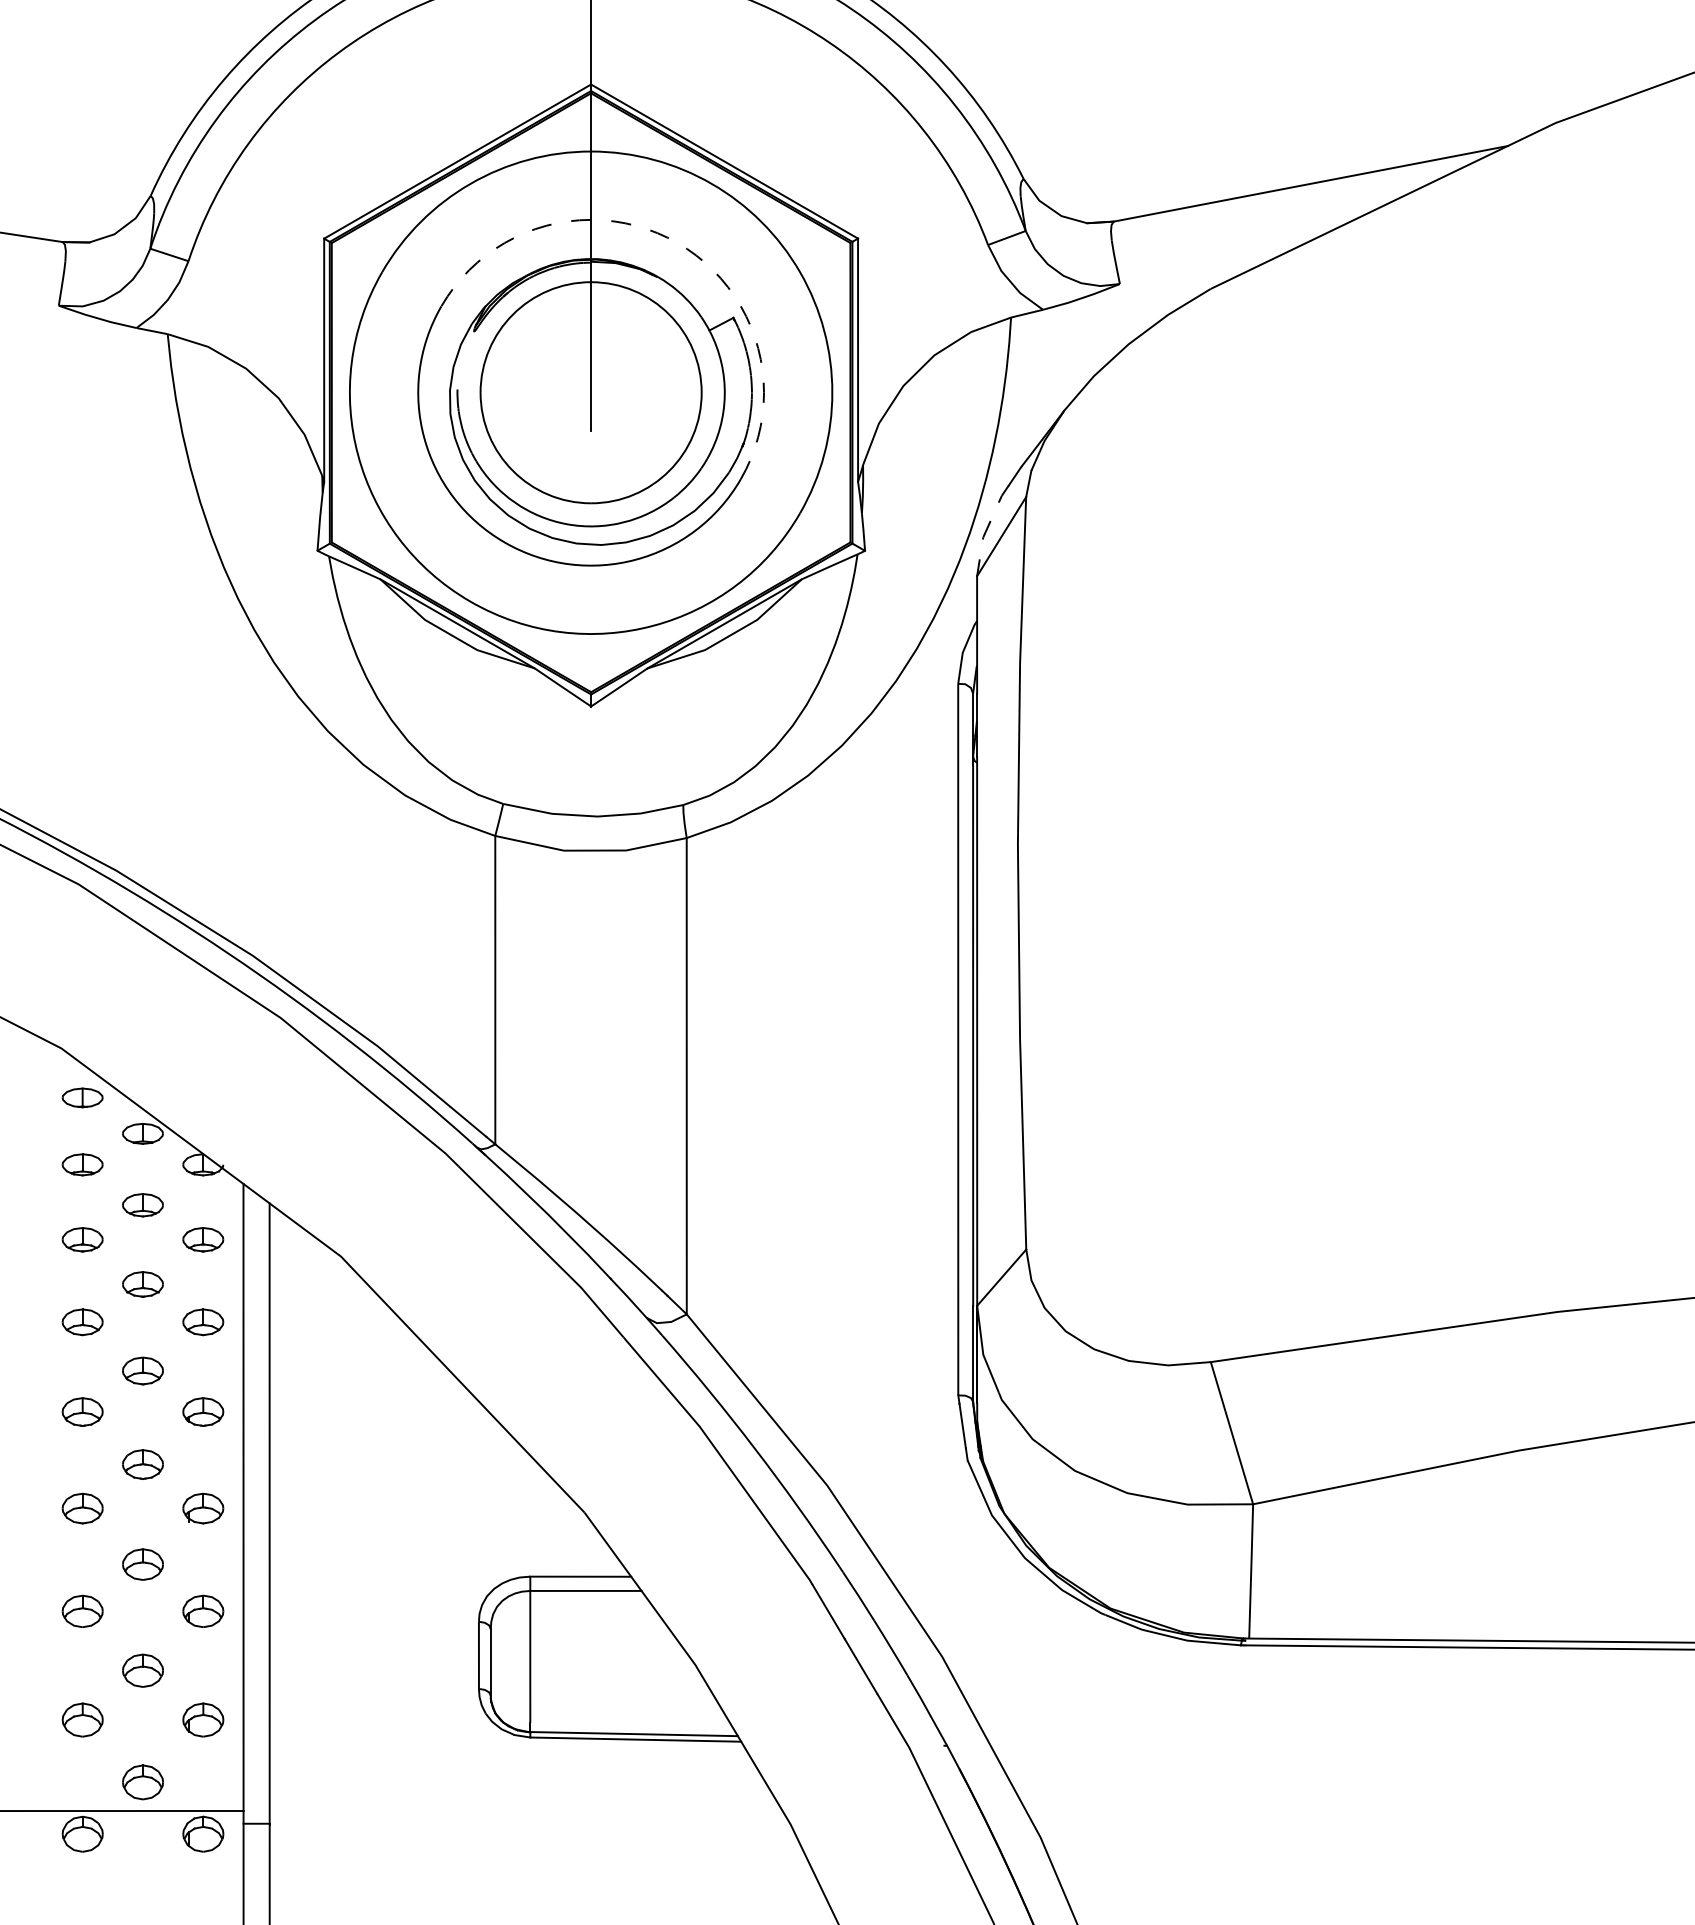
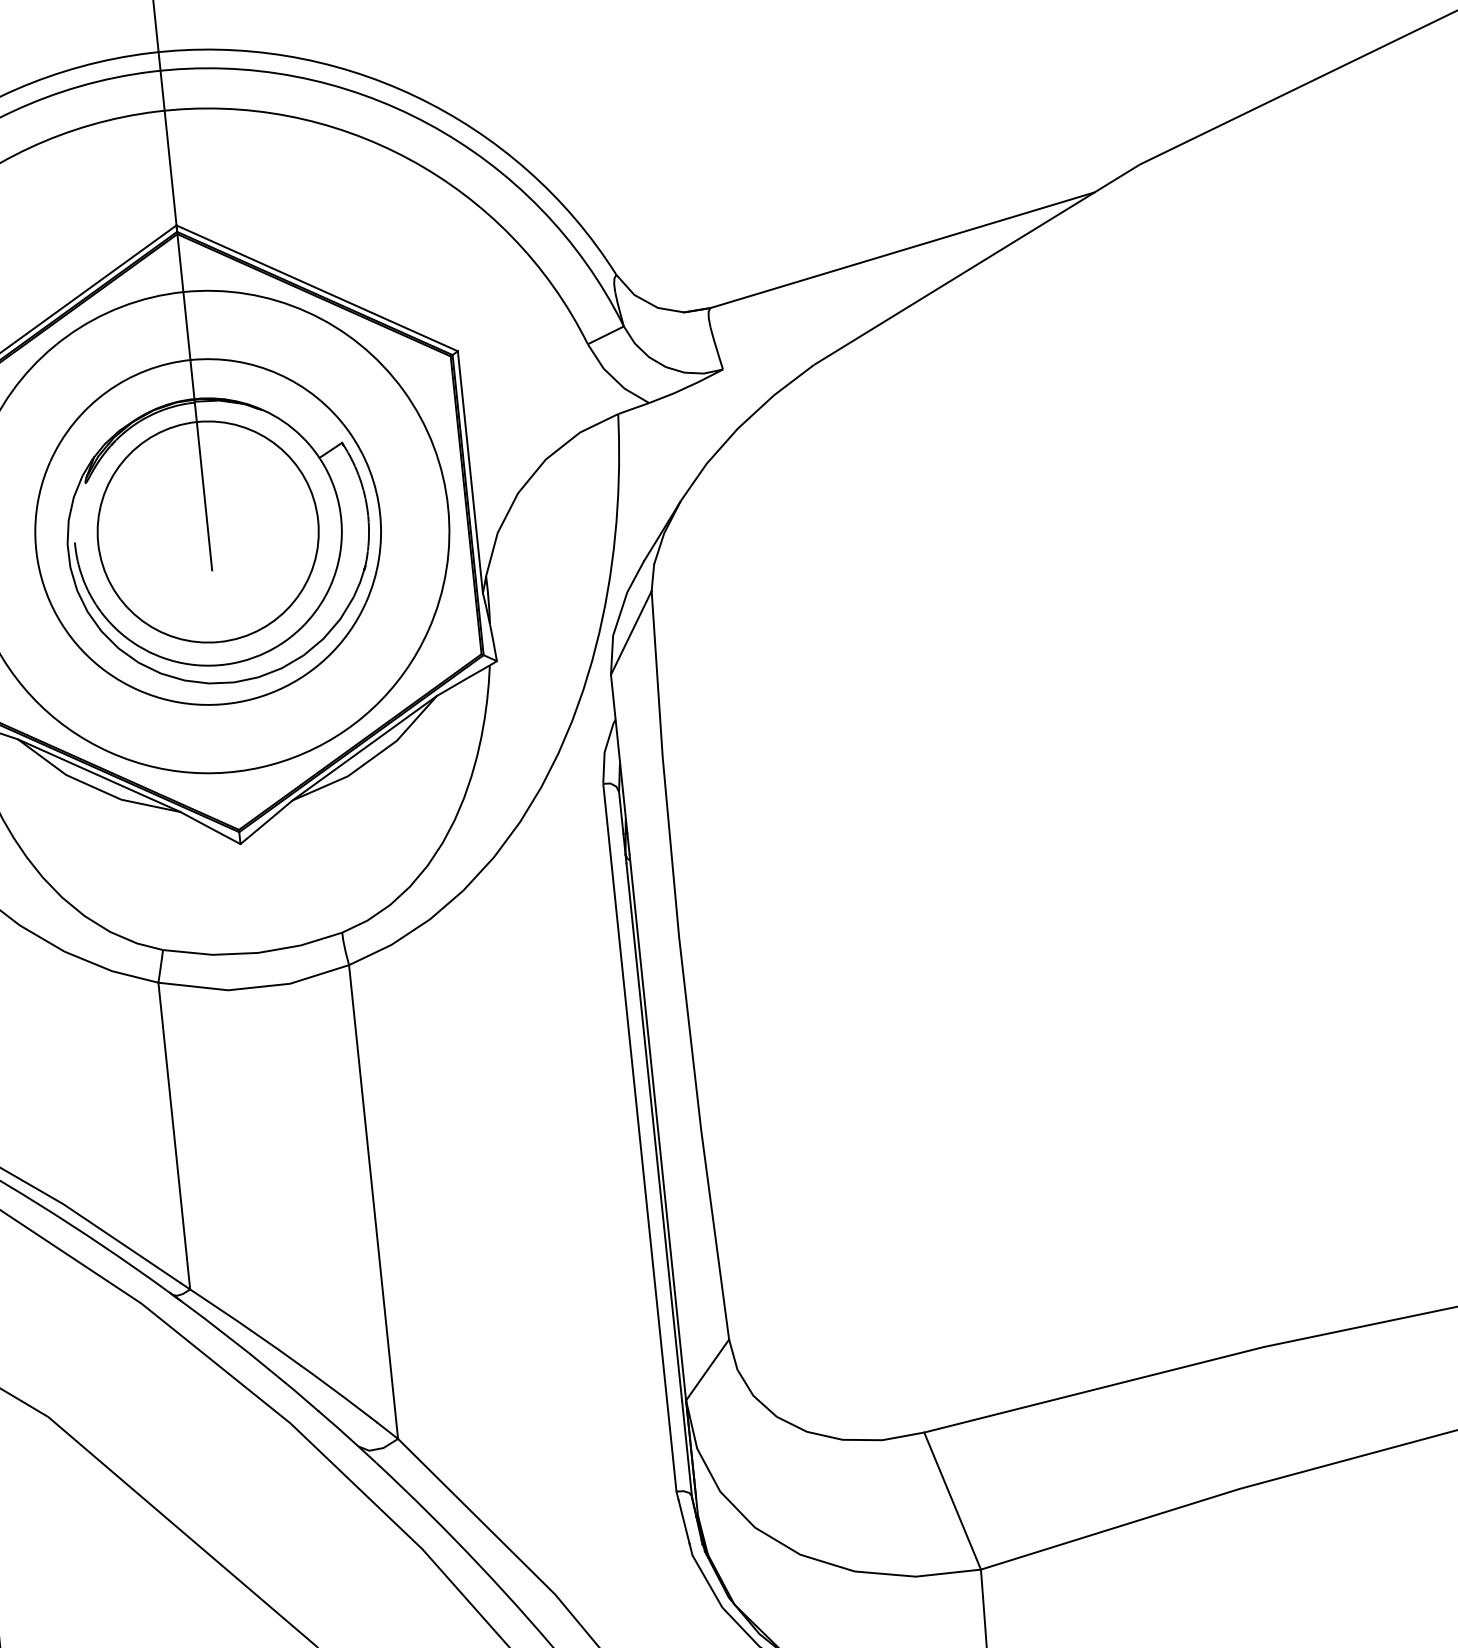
arc: (677, 243) -> (278, 374), dashed -> solid
line: (986, 529) -> (615, 627), dashed -> solid

